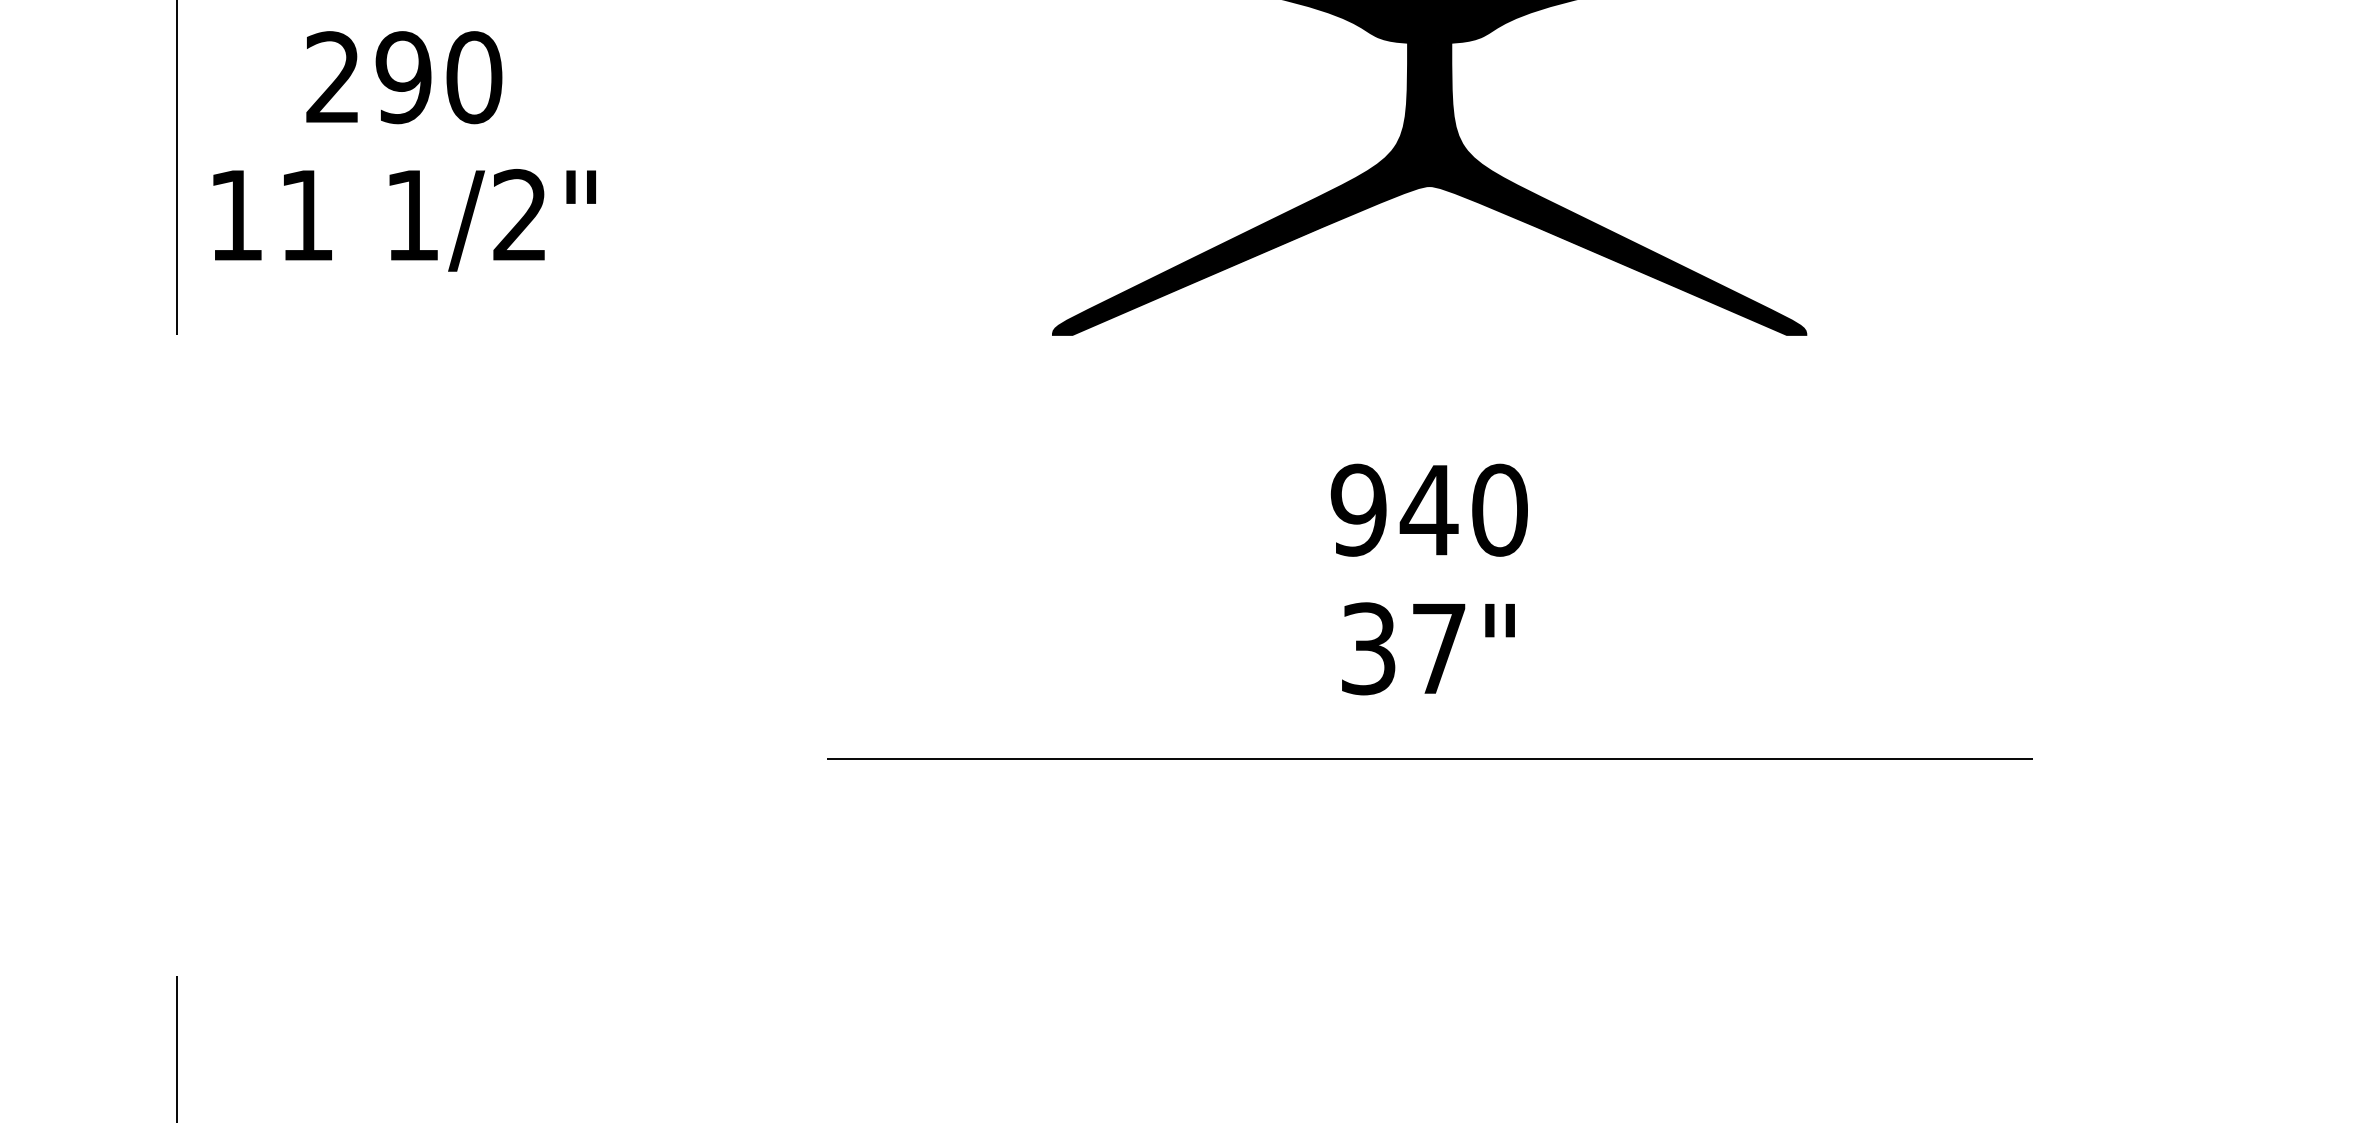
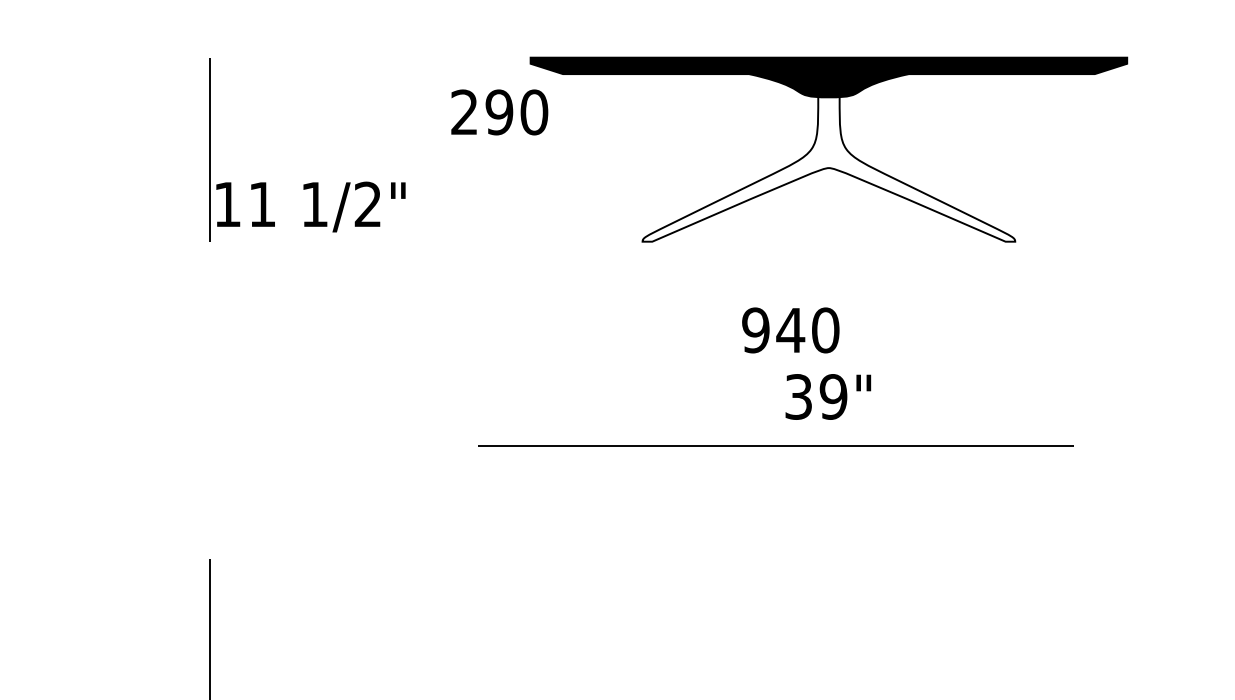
text: (403, 77) -> (499, 112), moved
fill: (1428, 188) -> (828, 169), removed
text: (403, 219) -> (310, 206), moved
text: (1428, 510) -> (790, 330), moved
text: (1438, 647) -> (833, 396), 37" -> 39"
line: (1428, 759) -> (775, 445), moved

